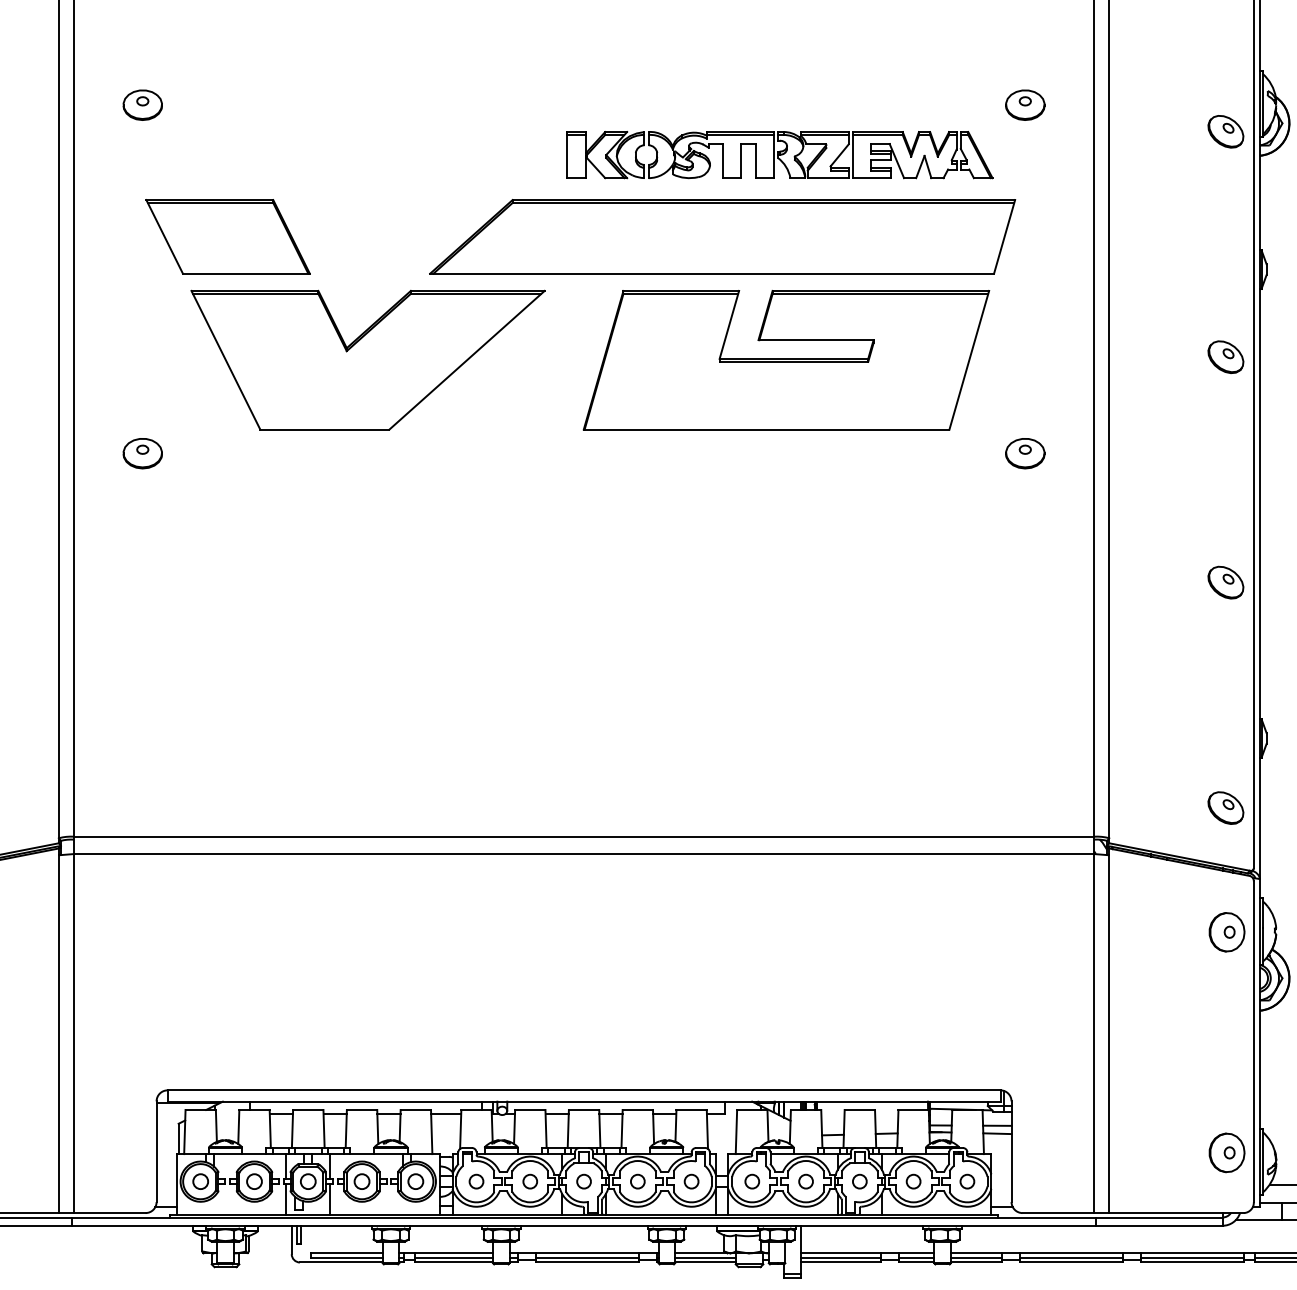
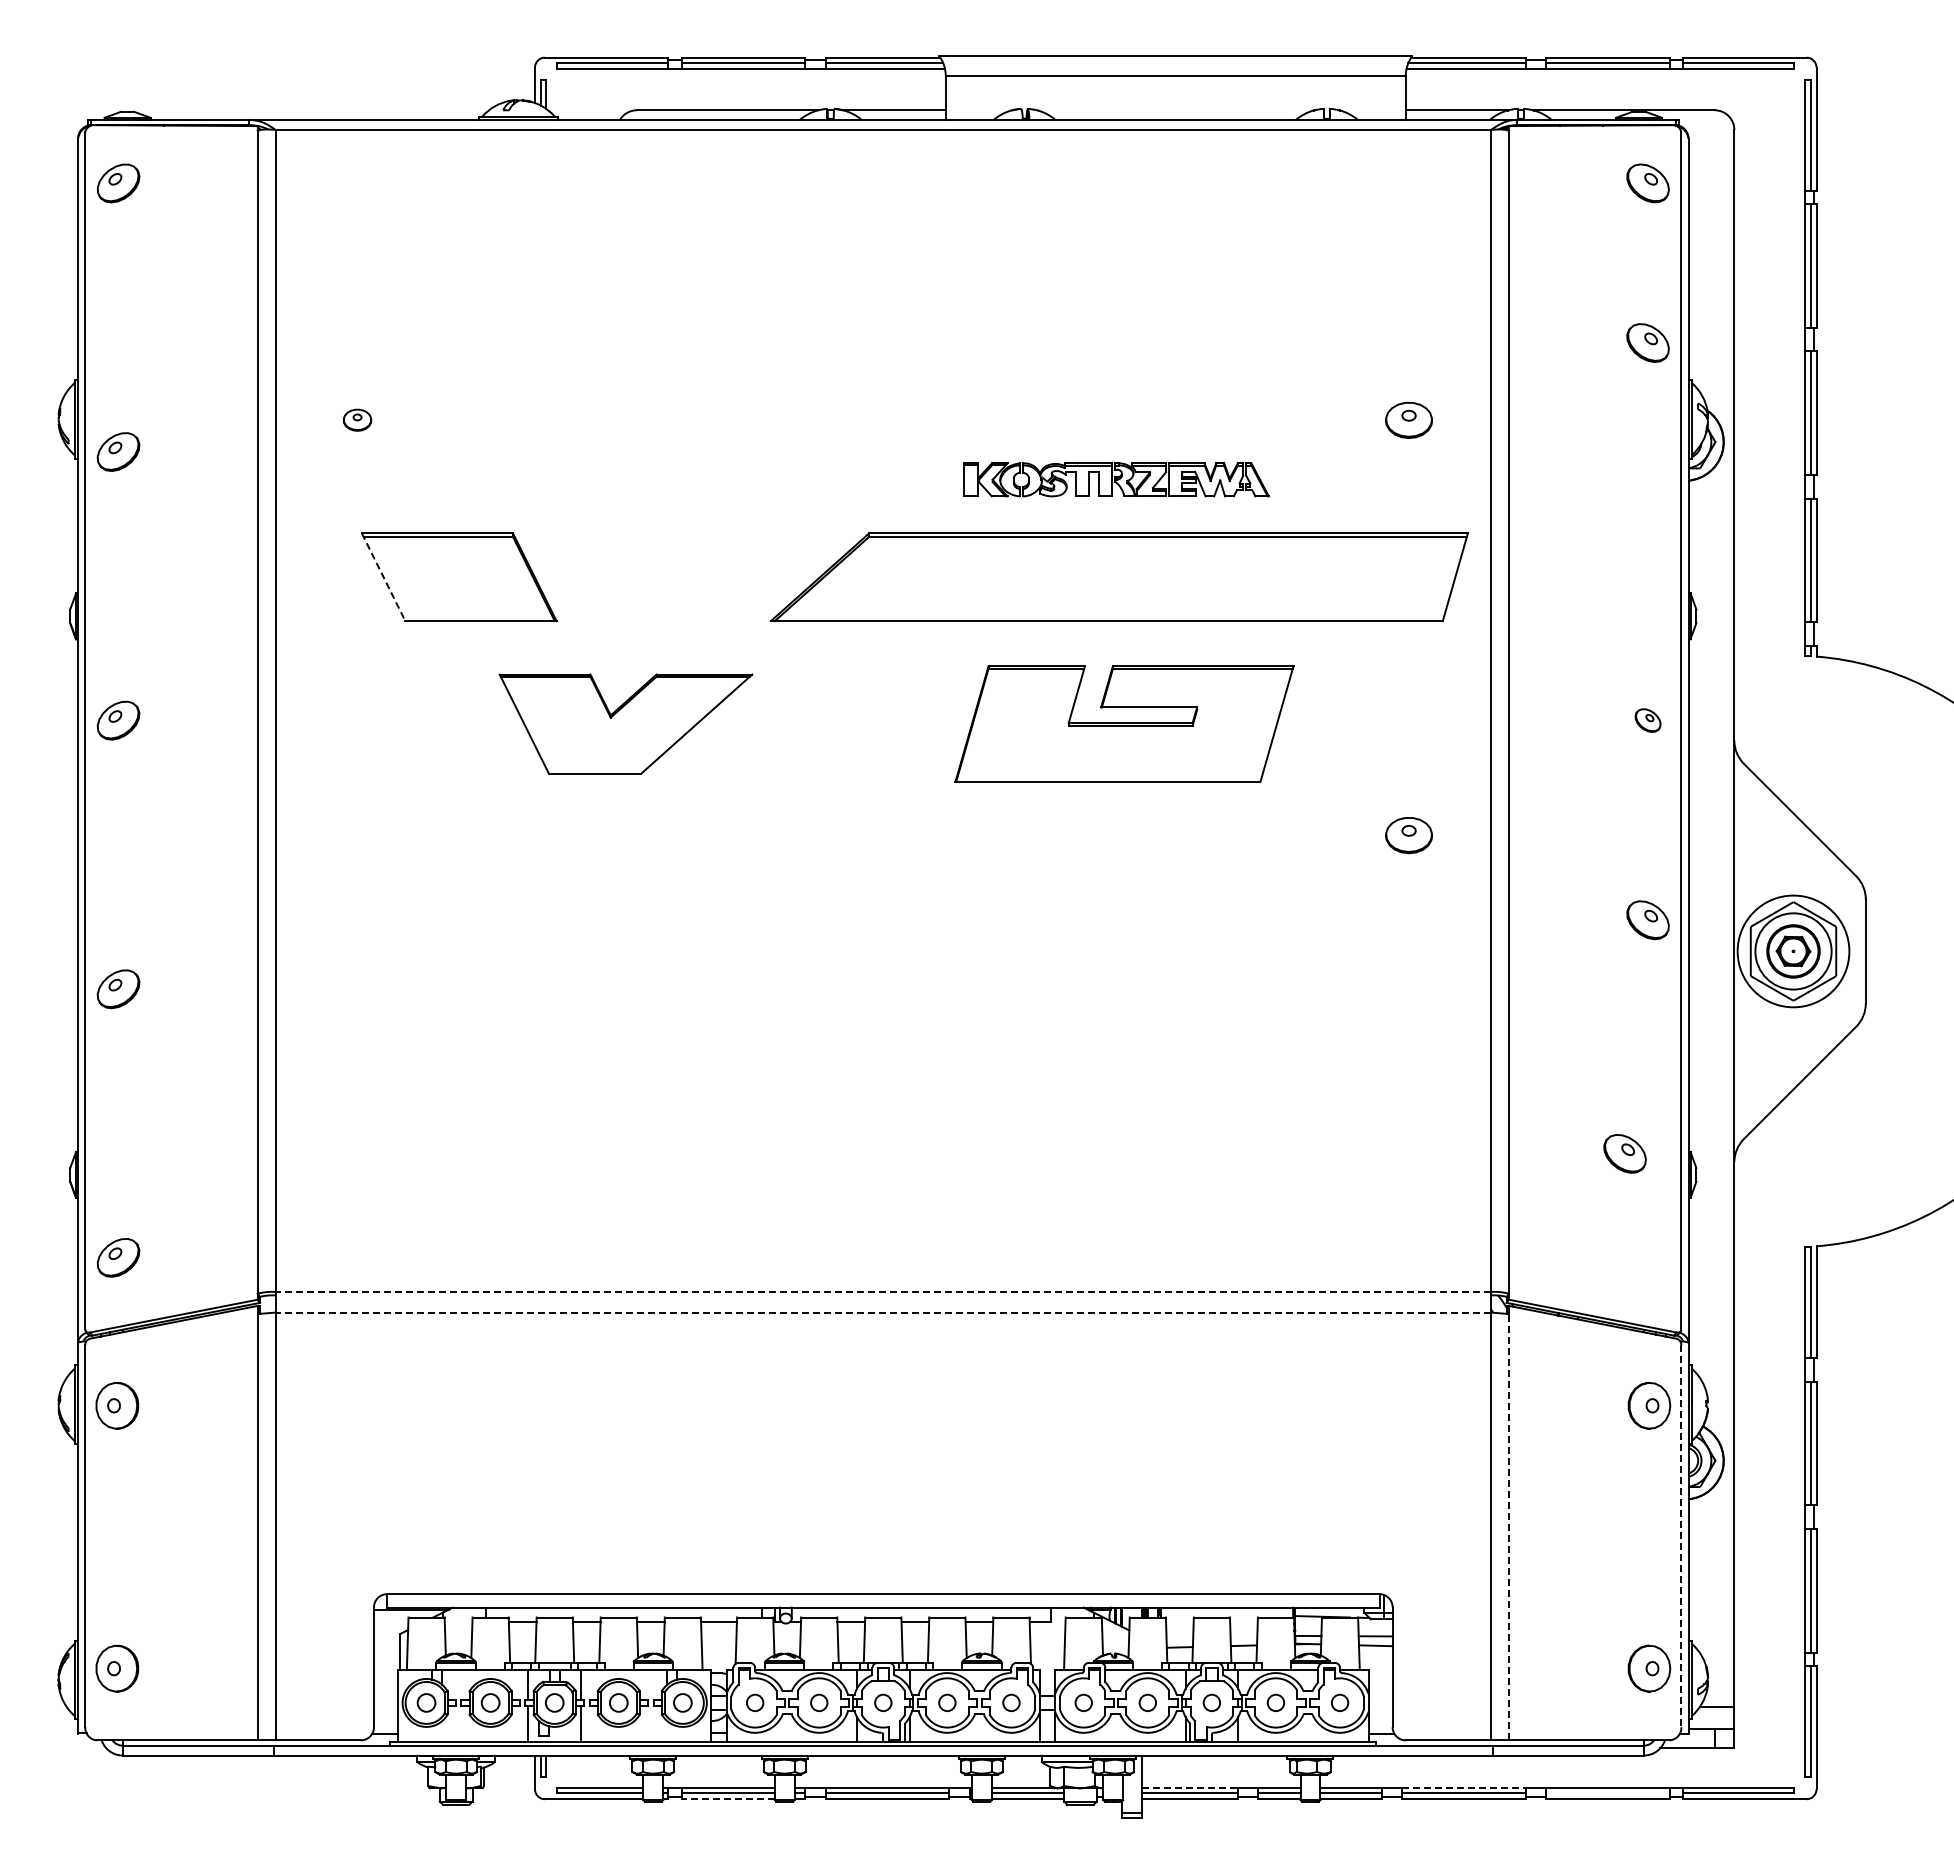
part: (142, 104) -> (357, 419), size x0.6
part: (1225, 131) -> (1647, 342), moved
part: (779, 154) -> (1116, 479), size x0.6
line: (164, 237) -> (383, 577), solid -> dashed
part: (721, 237) -> (1118, 577), moved
part: (1225, 357) -> (1647, 720), size x0.6
part: (367, 359) -> (625, 723), size x0.6
part: (786, 359) -> (1124, 723), size x0.7
part: (142, 453) -> (357, 835), removed
part: (1225, 582) -> (1647, 920), moved
part: (1225, 807) -> (1624, 1153), moved
line: (583, 836) -> (882, 1291), solid -> dashed
line: (583, 853) -> (882, 1312), solid -> dashed
line: (1109, 1033) -> (1509, 1526), solid -> dashed
line: (1253, 1041) -> (1681, 1536), solid -> dashed
line: (841, 1253) -> (1189, 1788), solid -> dashed
line: (1071, 1253) -> (1464, 1788), solid -> dashed
line: (1191, 1257) -> (1607, 1793), removed
line: (454, 1262) -> (728, 1799), solid -> dashed

